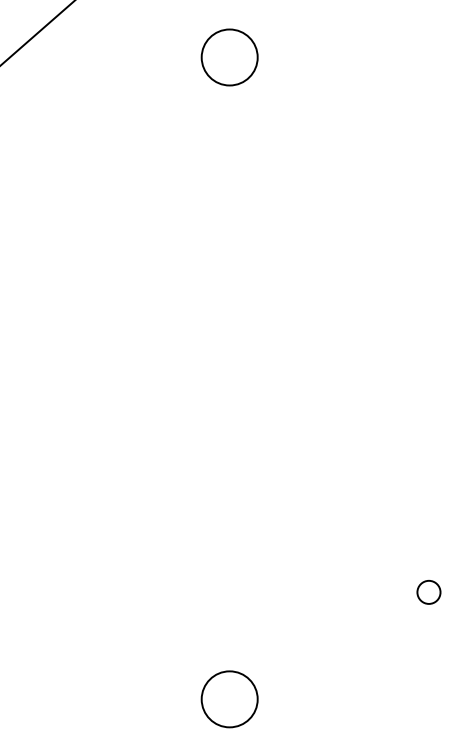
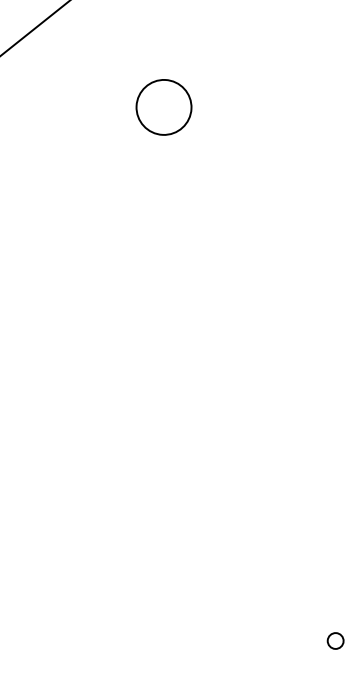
circle: (428, 592) -> (335, 641), size x0.7

